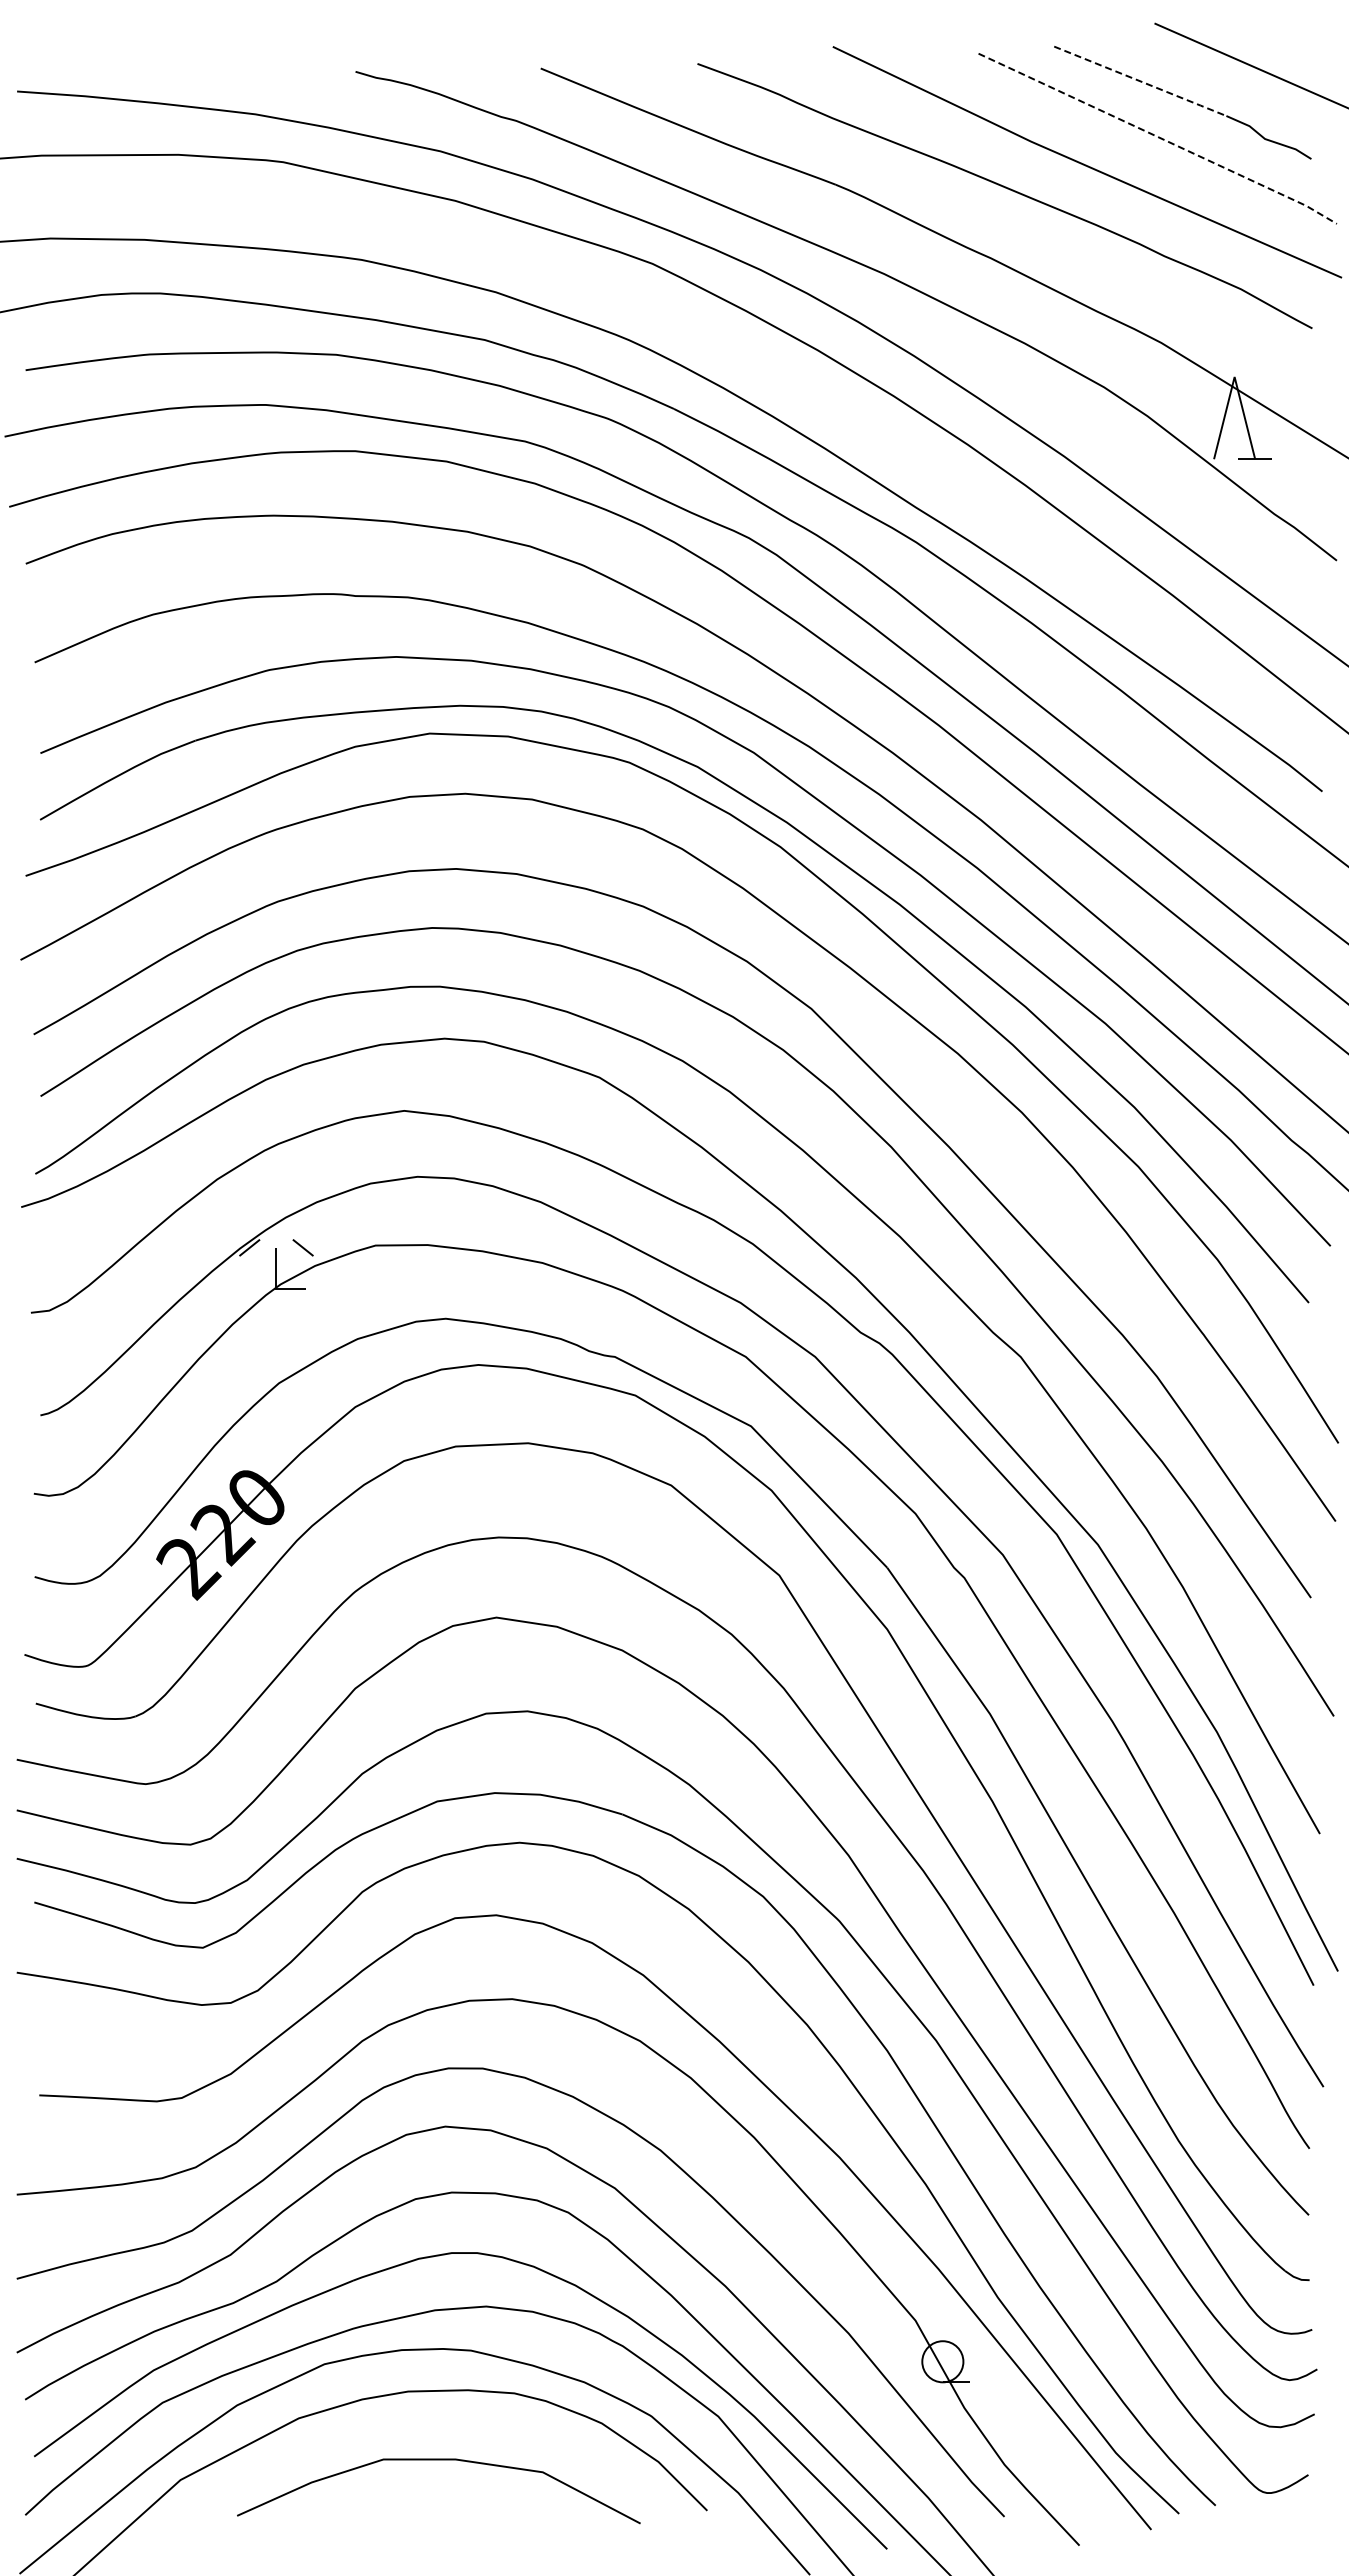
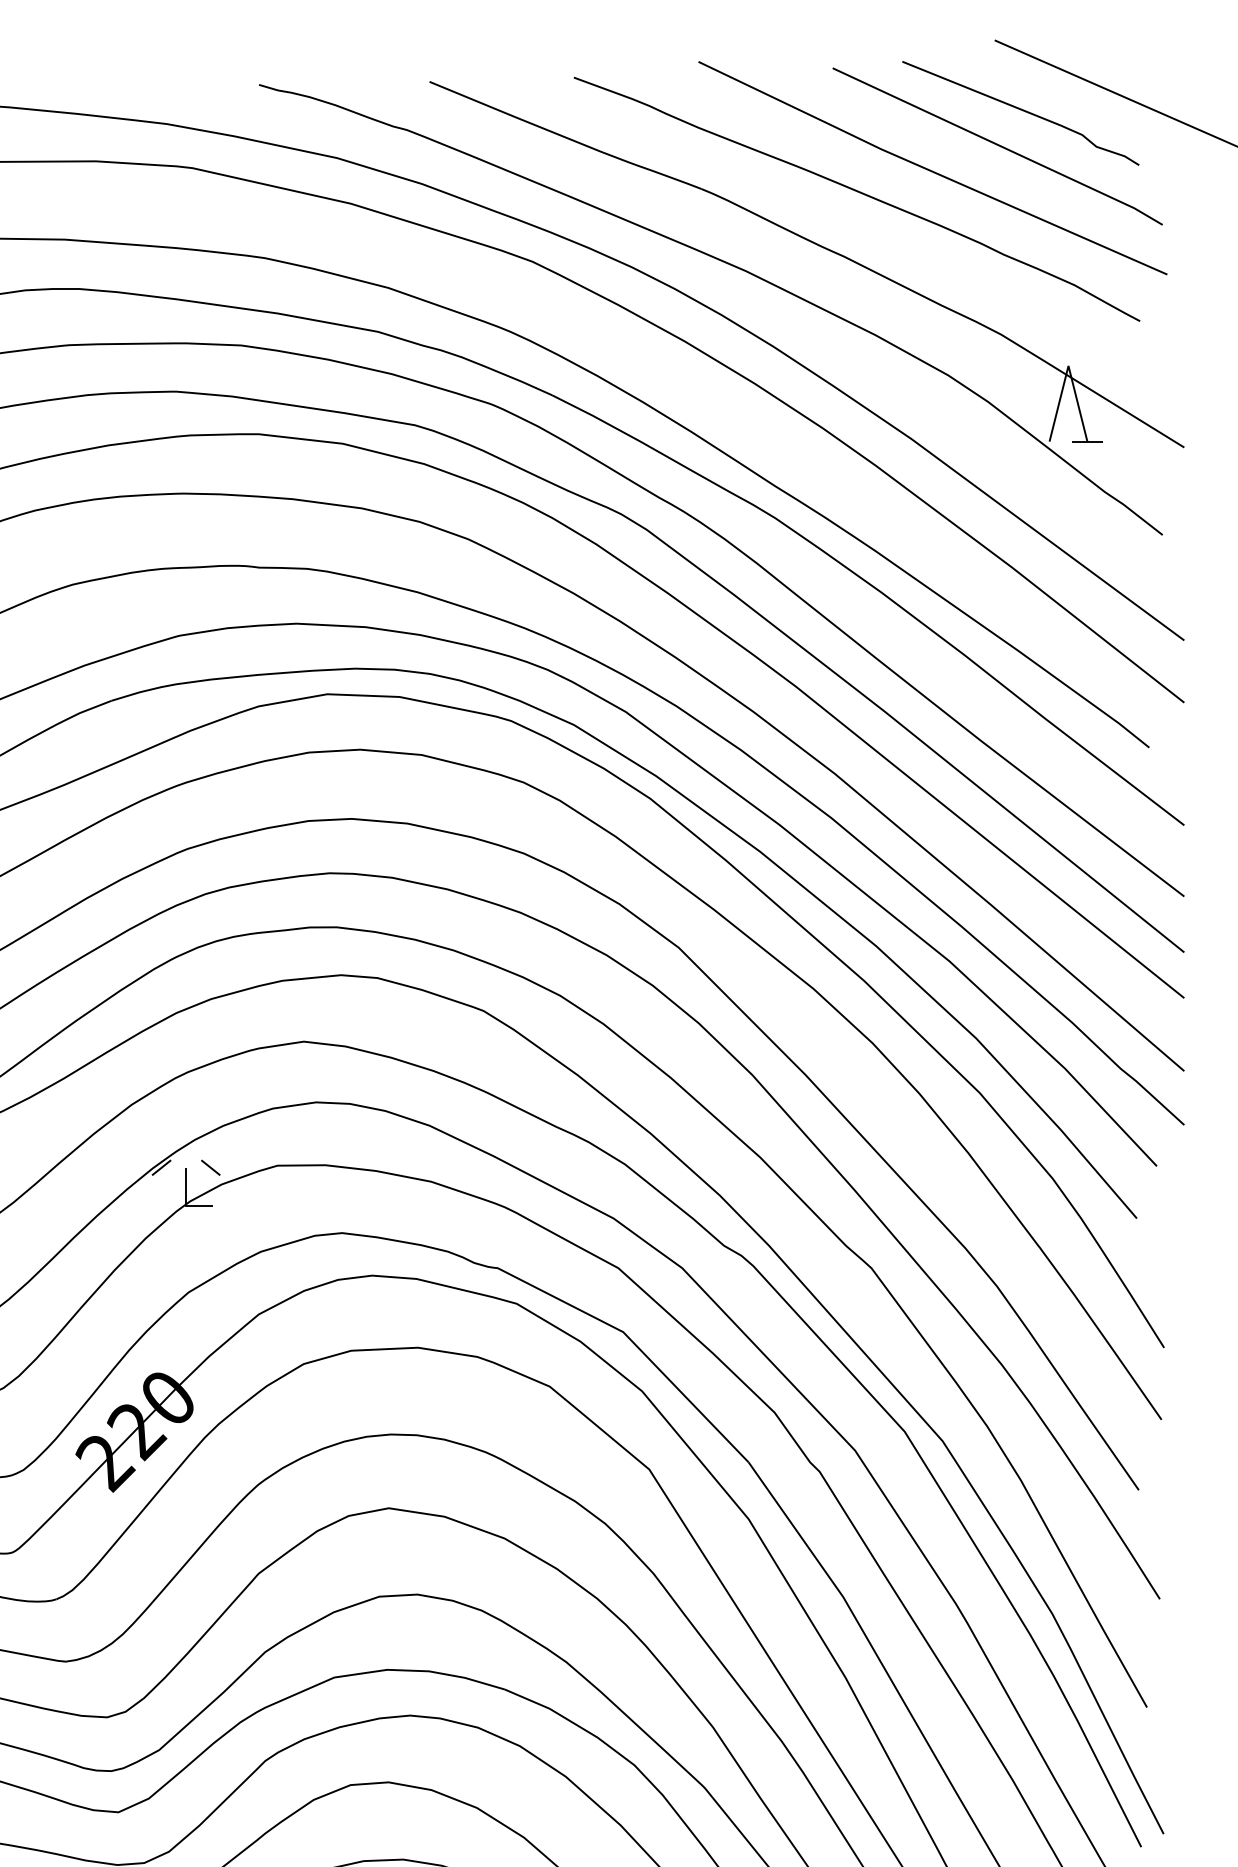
line: (1141, 81) -> (982, 93), dashed -> solid
line: (1159, 137) -> (999, 145), dashed -> solid

